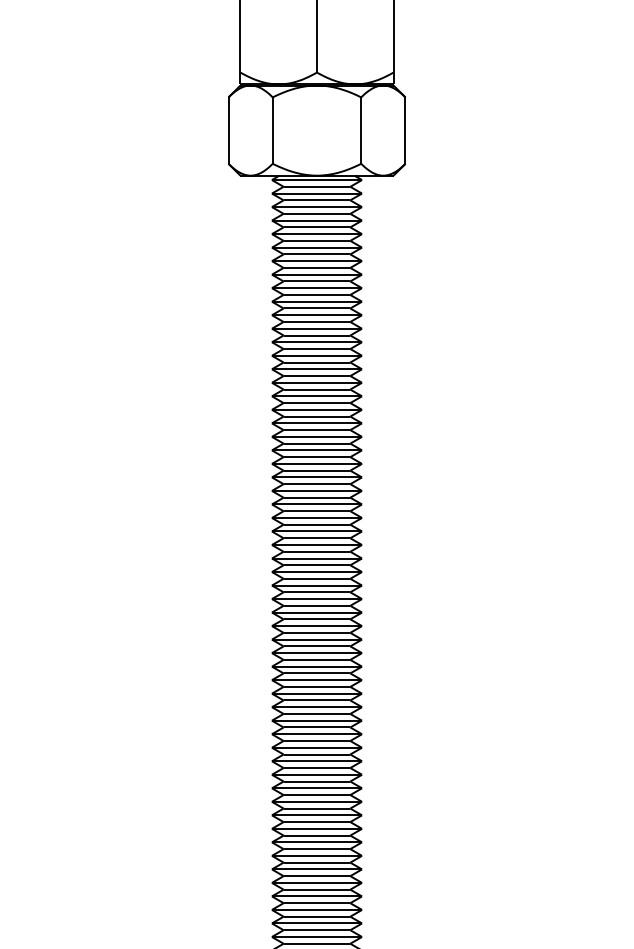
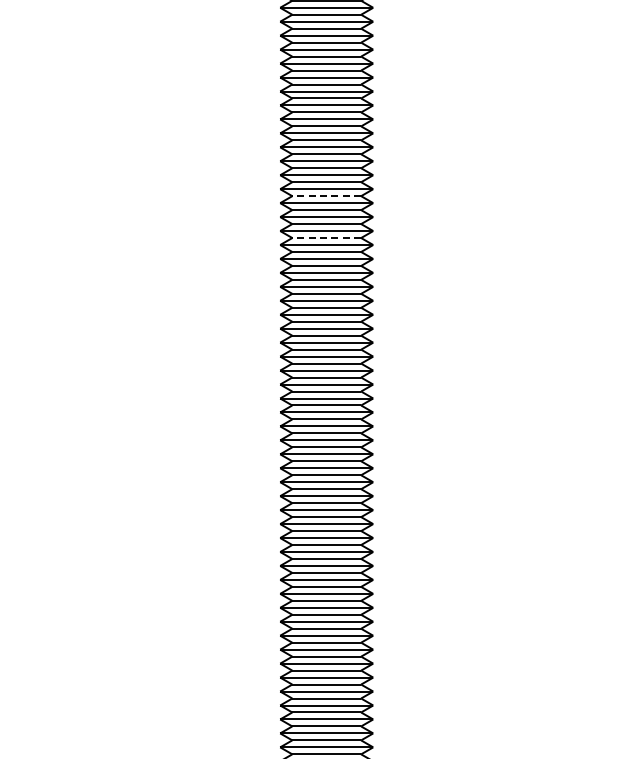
line: (316, 403) -> (326, 196), solid -> dashed
line: (316, 443) -> (326, 237), solid -> dashed

